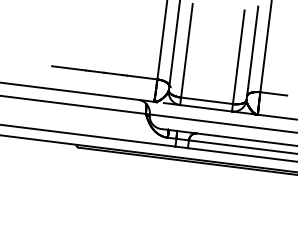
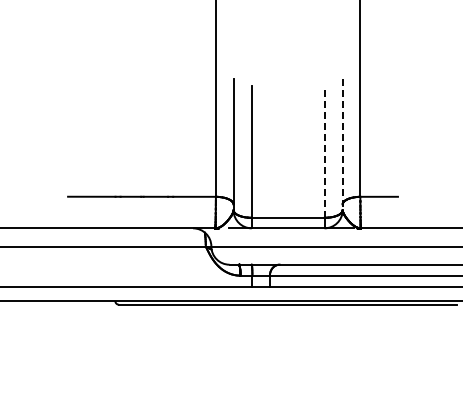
line: (252, 53) -> (342, 144), solid -> dashed
line: (238, 57) -> (324, 152), solid -> dashed

